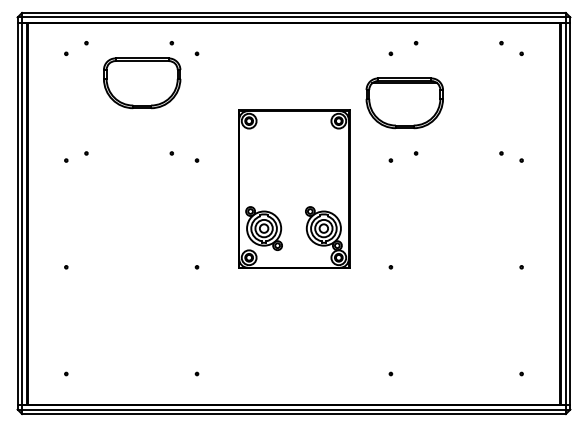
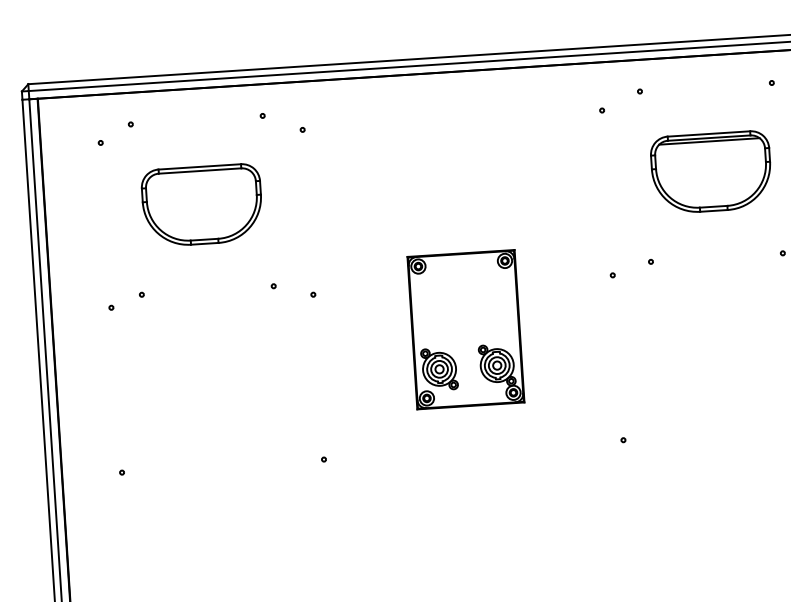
part: (142, 83) -> (202, 205), moved
part: (404, 103) -> (710, 172), moved
part: (293, 189) -> (465, 329), size x0.62

